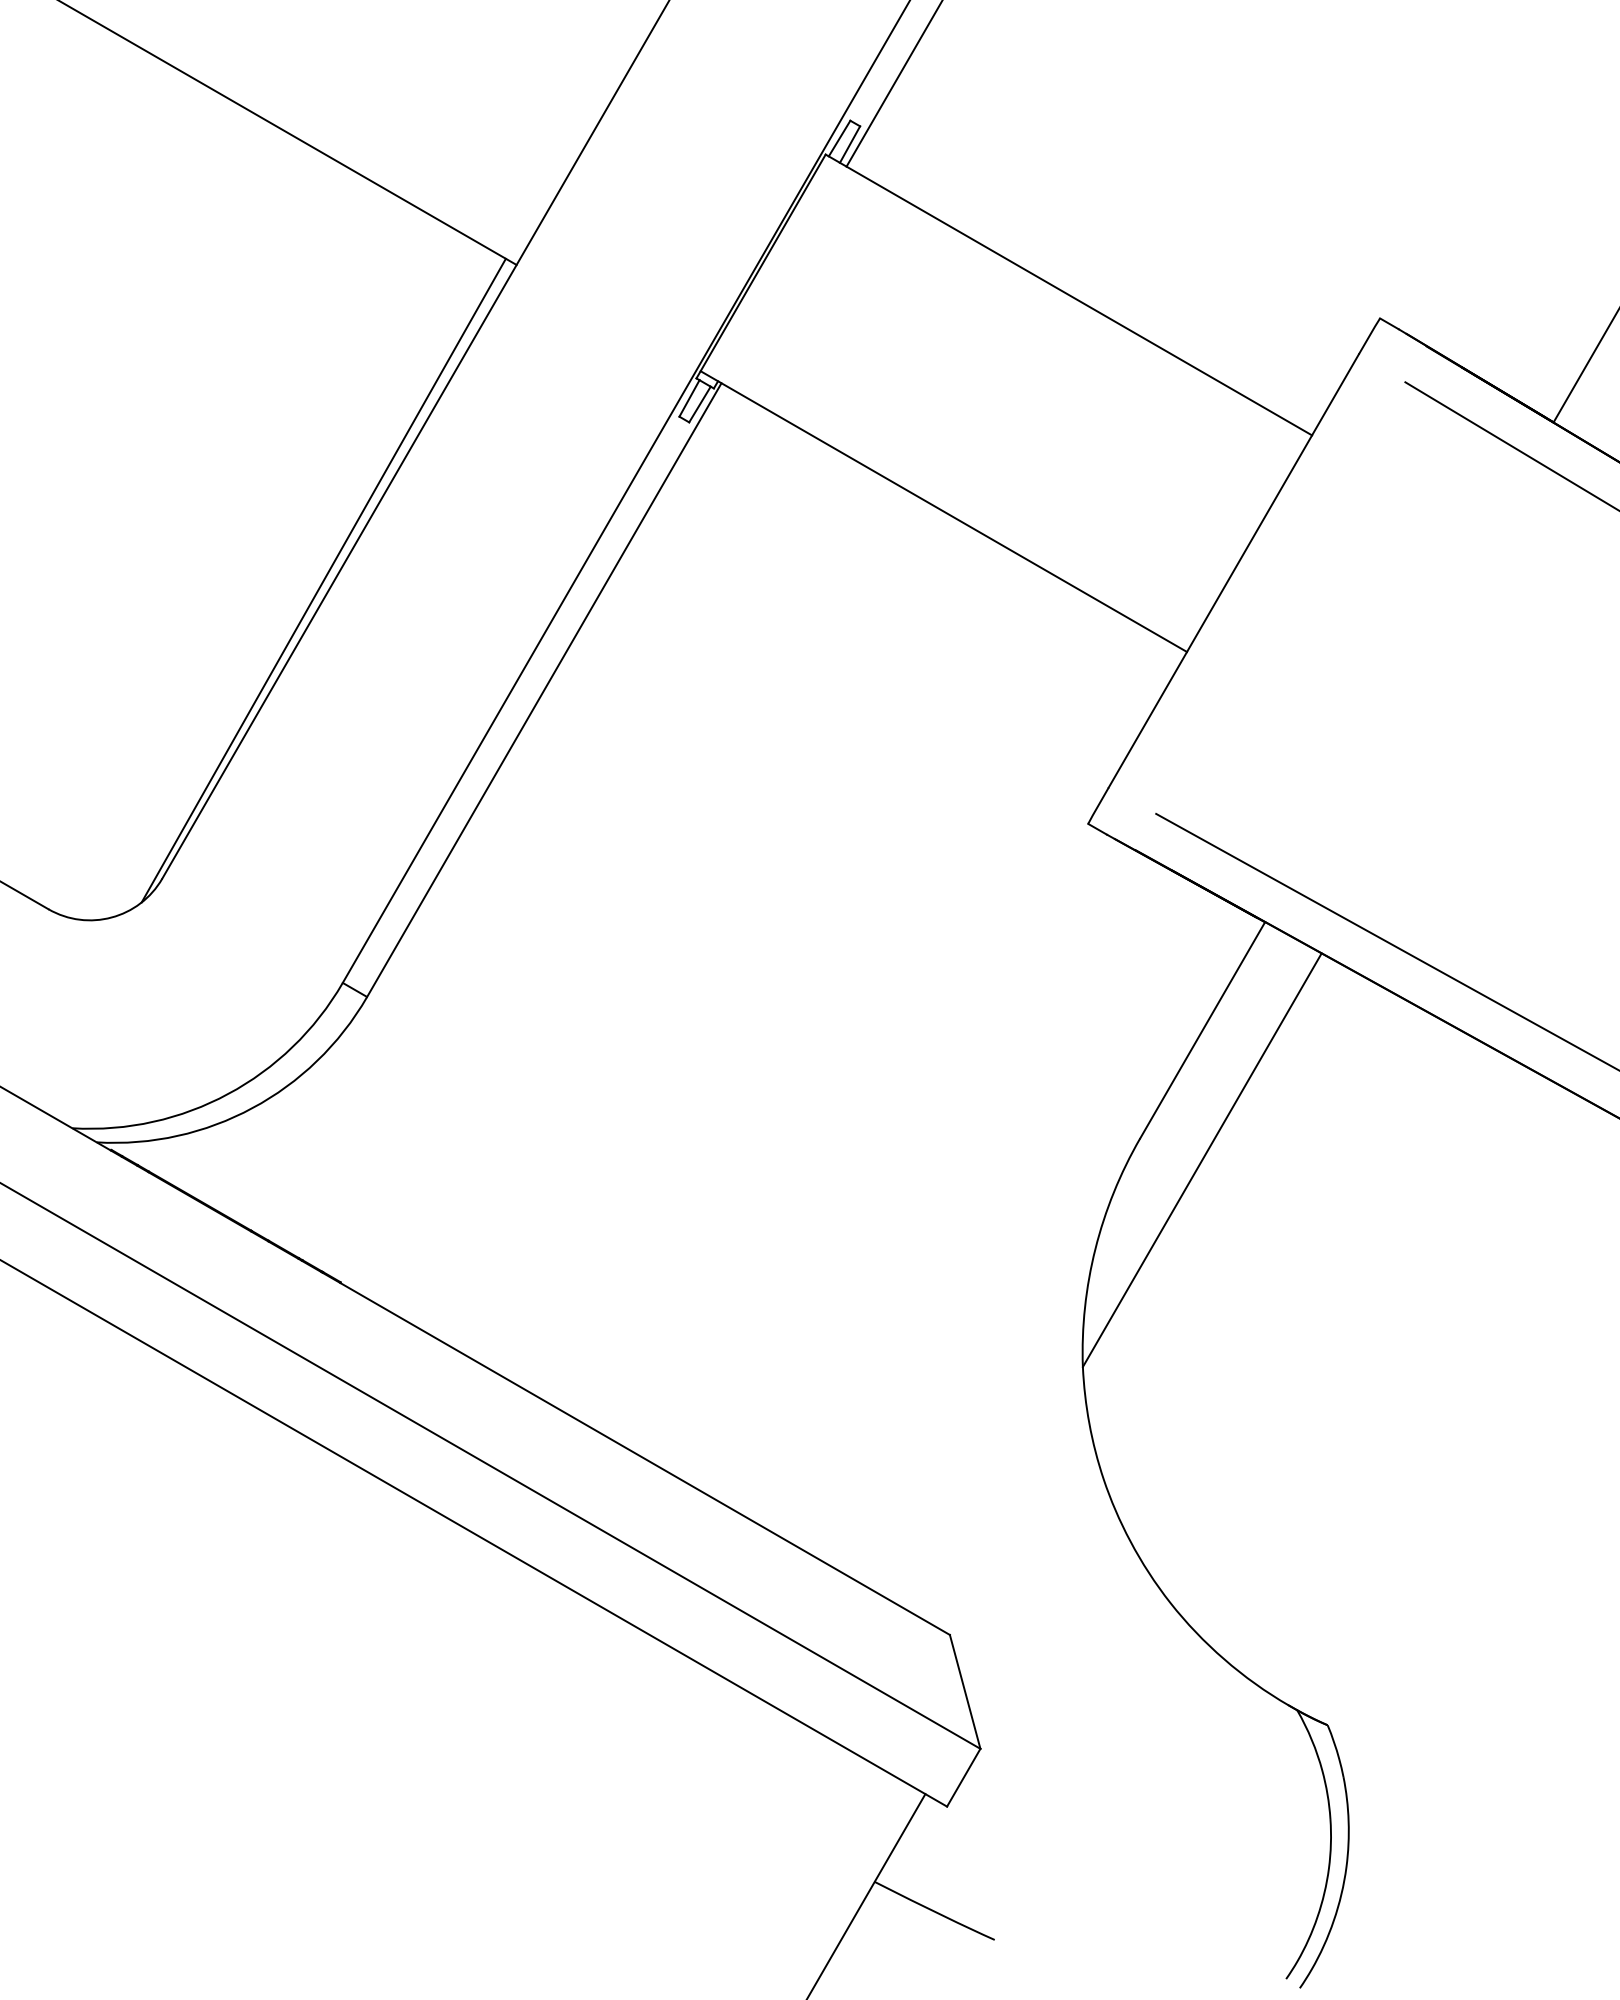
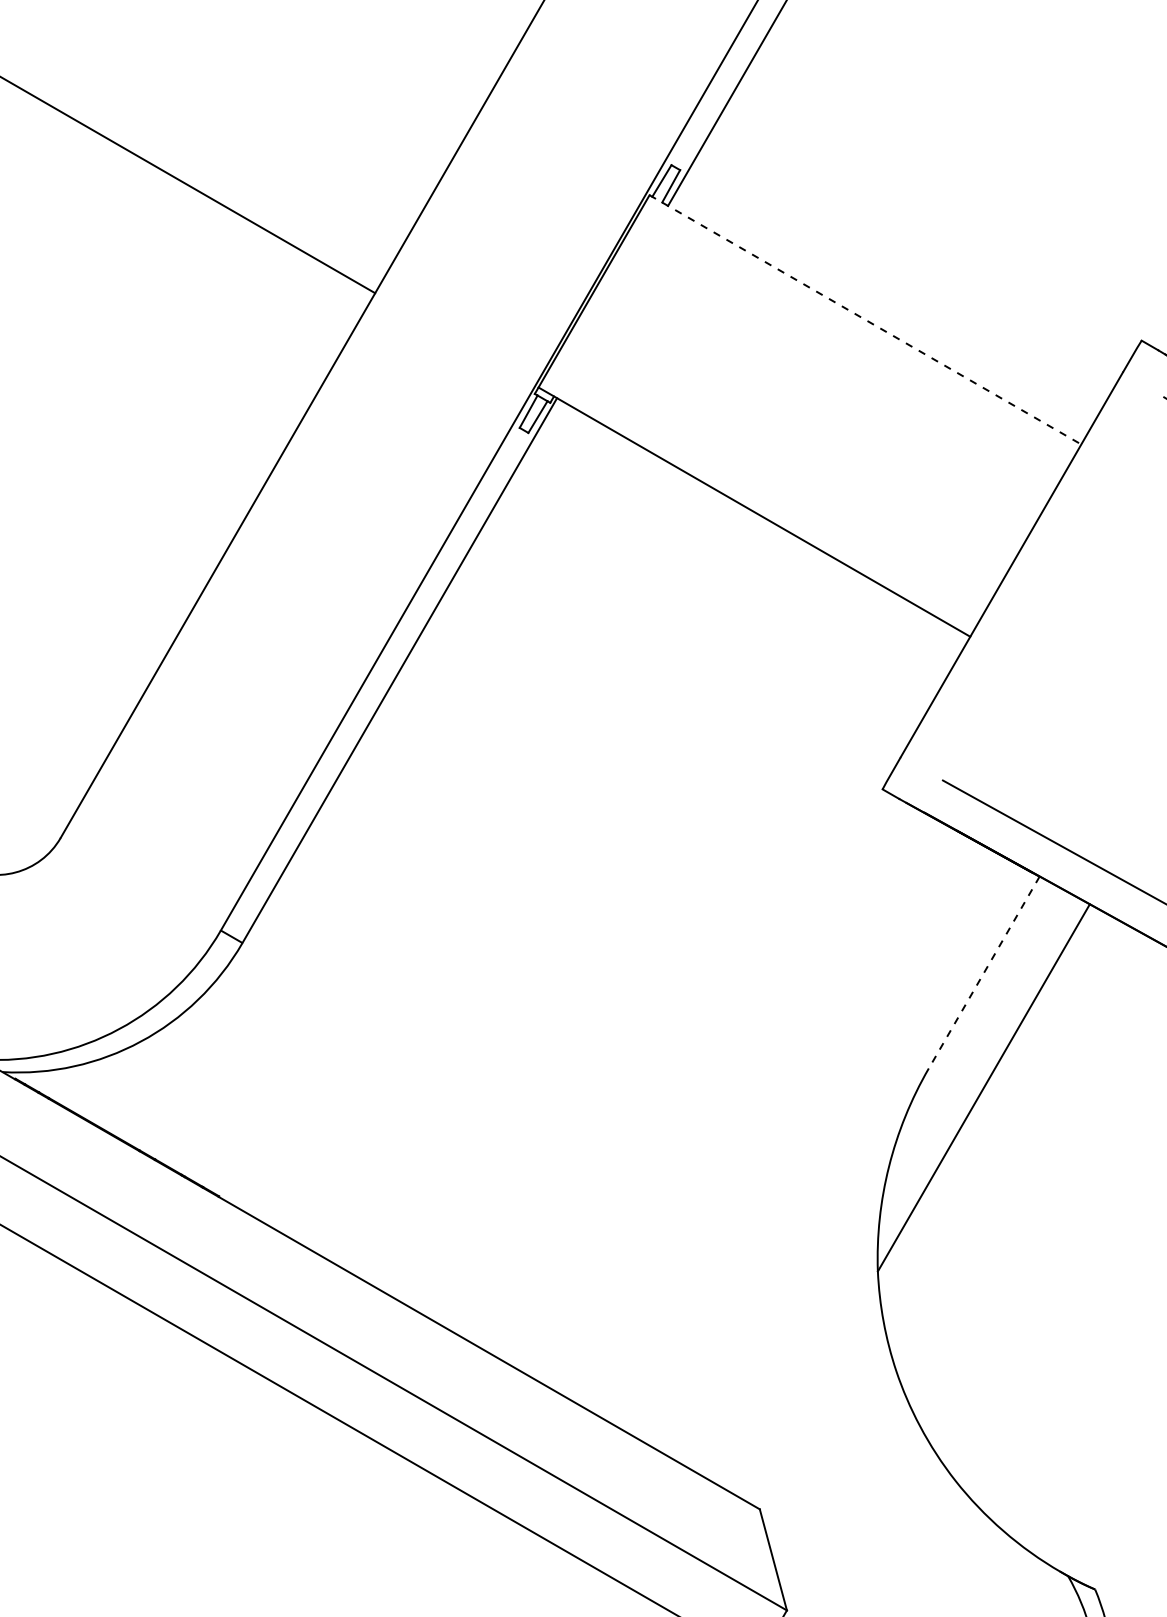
line: (1068, 295) -> (865, 320), solid -> dashed
line: (323, 580) -> (203, 573), removed
line: (1202, 1030) -> (984, 972), solid -> dashed

